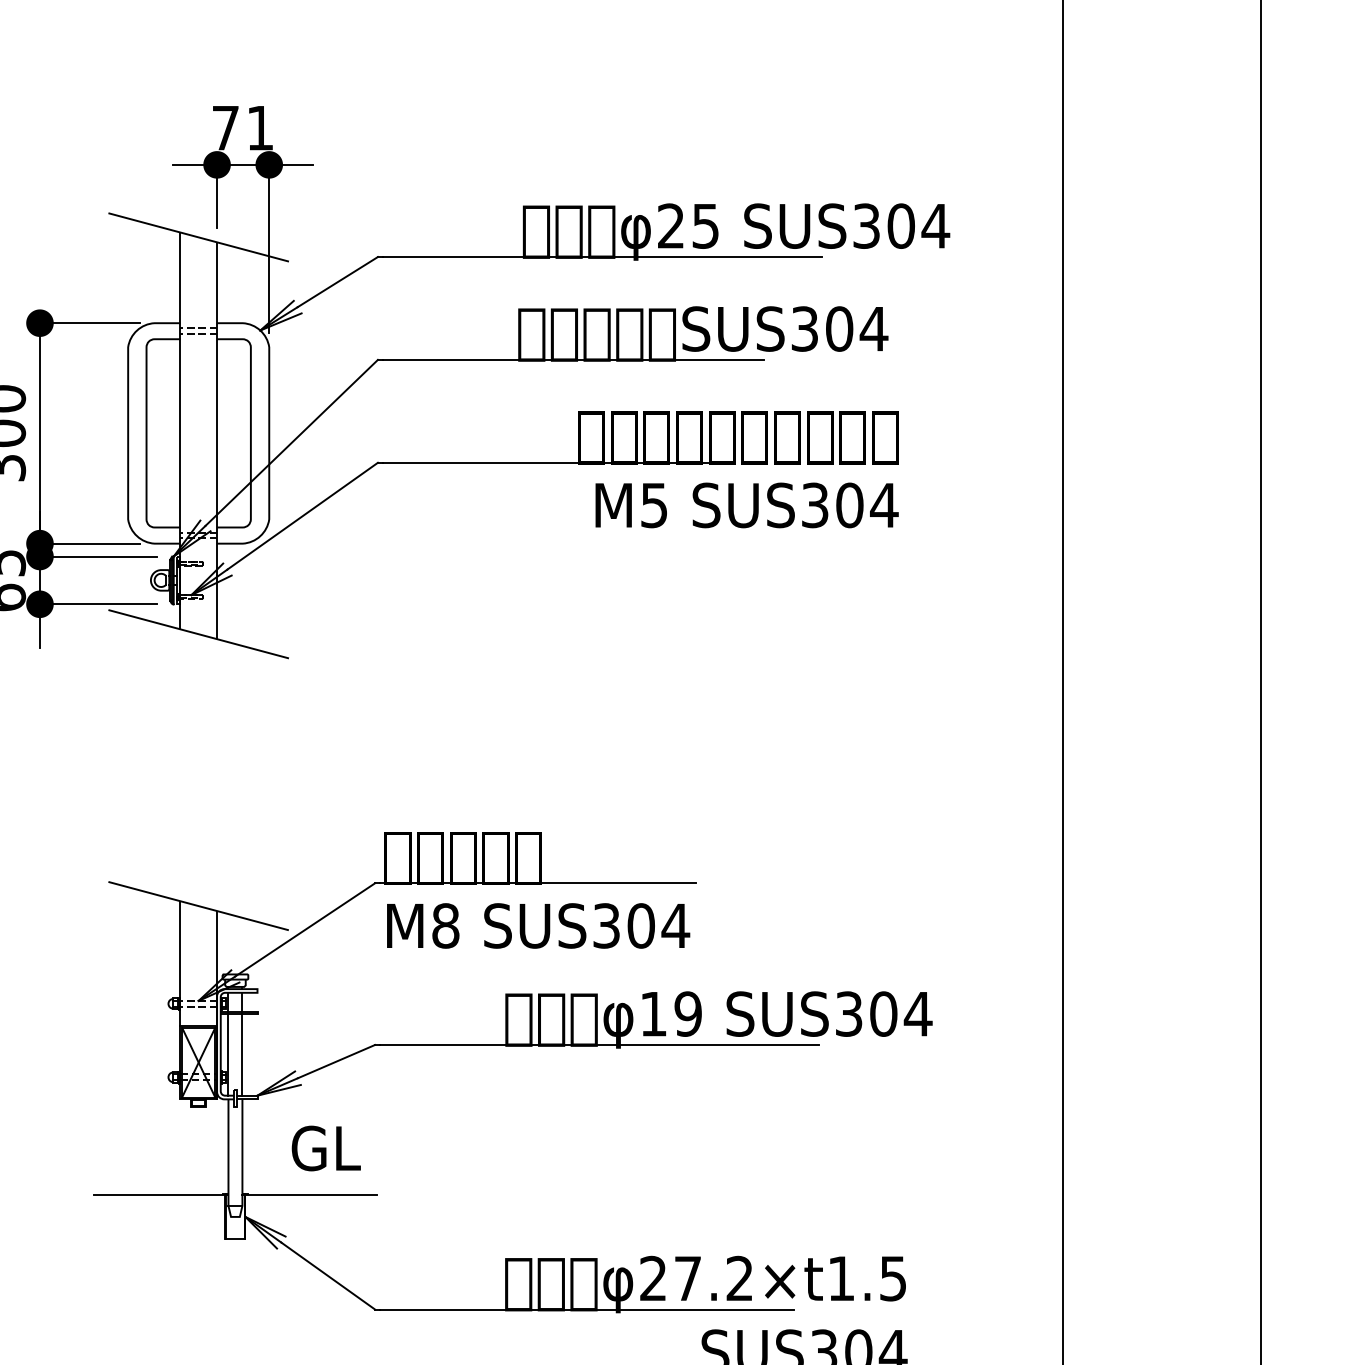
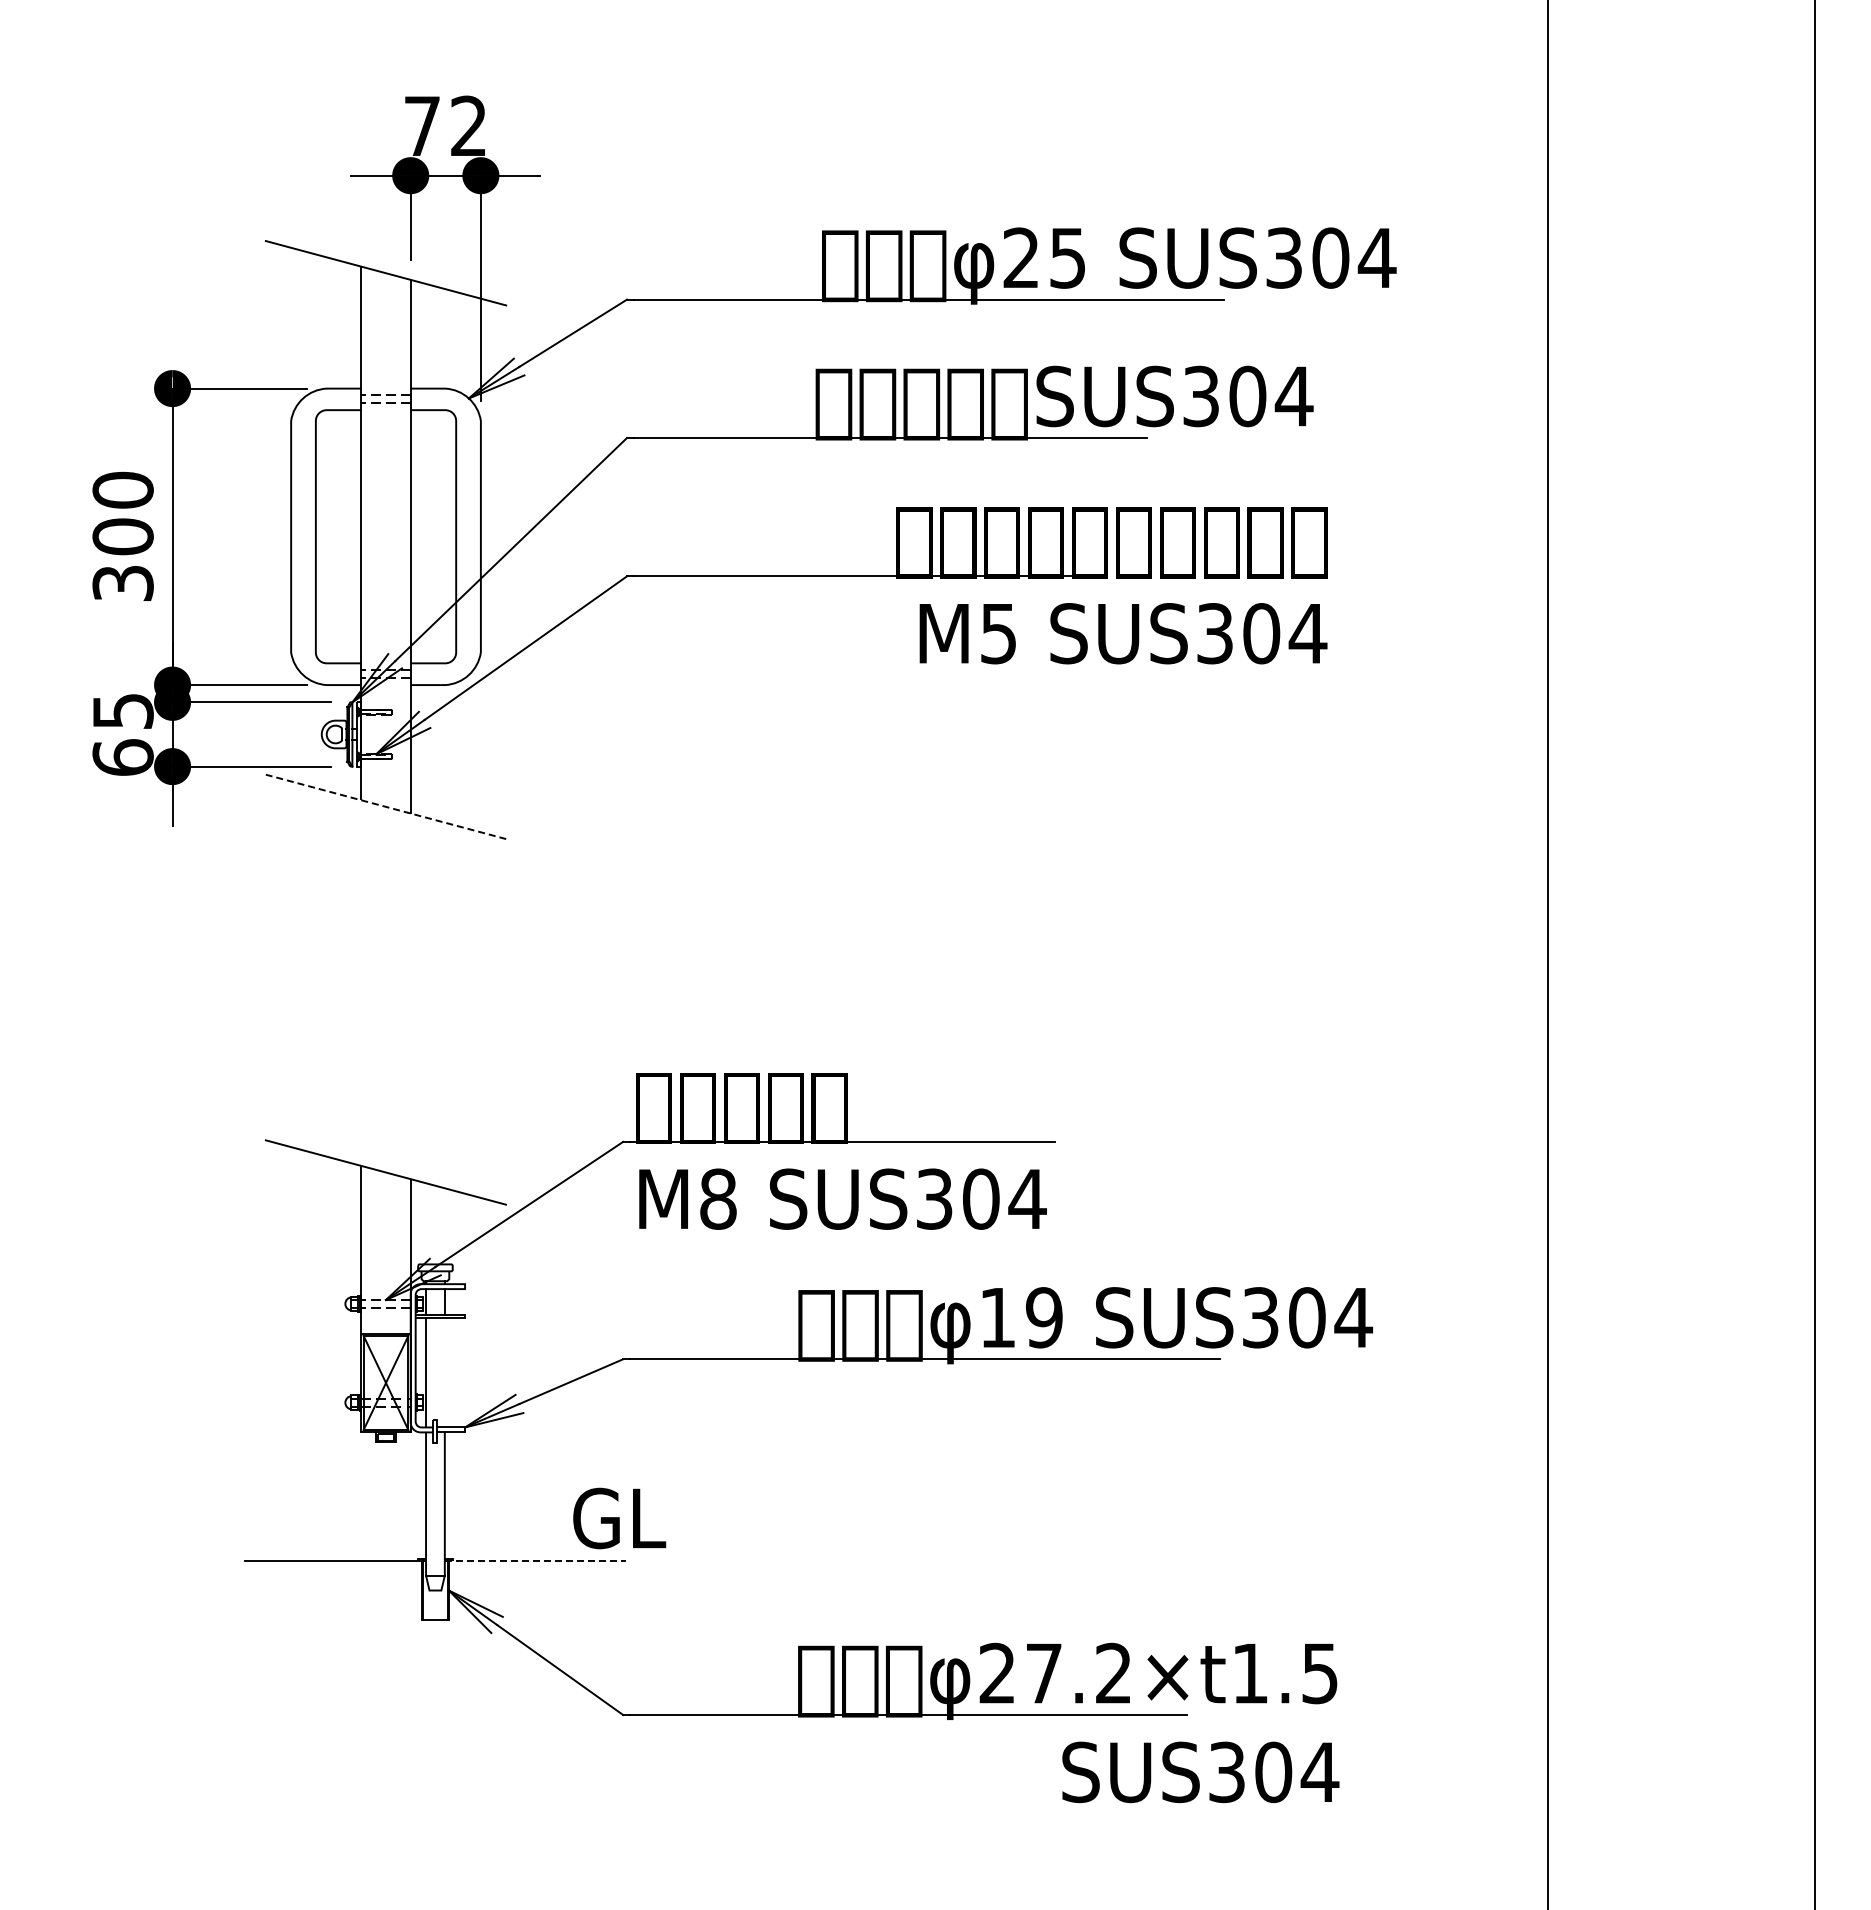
text: (260, 127) -> (468, 125), 71 -> 72
line: (198, 633) -> (385, 806), solid -> dashed
line: (242, 1054) -> (444, 1372), removed
text: (326, 1148) -> (619, 1518), moved
line: (309, 1194) -> (535, 1560), solid -> dashed

